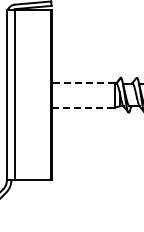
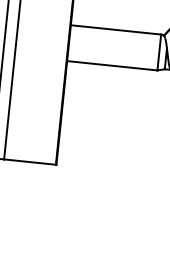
line: (82, 82) -> (115, 29), dashed -> solid
line: (83, 107) -> (112, 65), dashed -> solid

